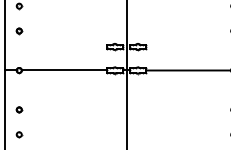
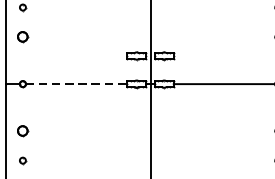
part: (19, 31) -> (23, 37), size x1.6
line: (64, 70) -> (76, 84), solid -> dashed
part: (19, 109) -> (23, 130), size x1.6

